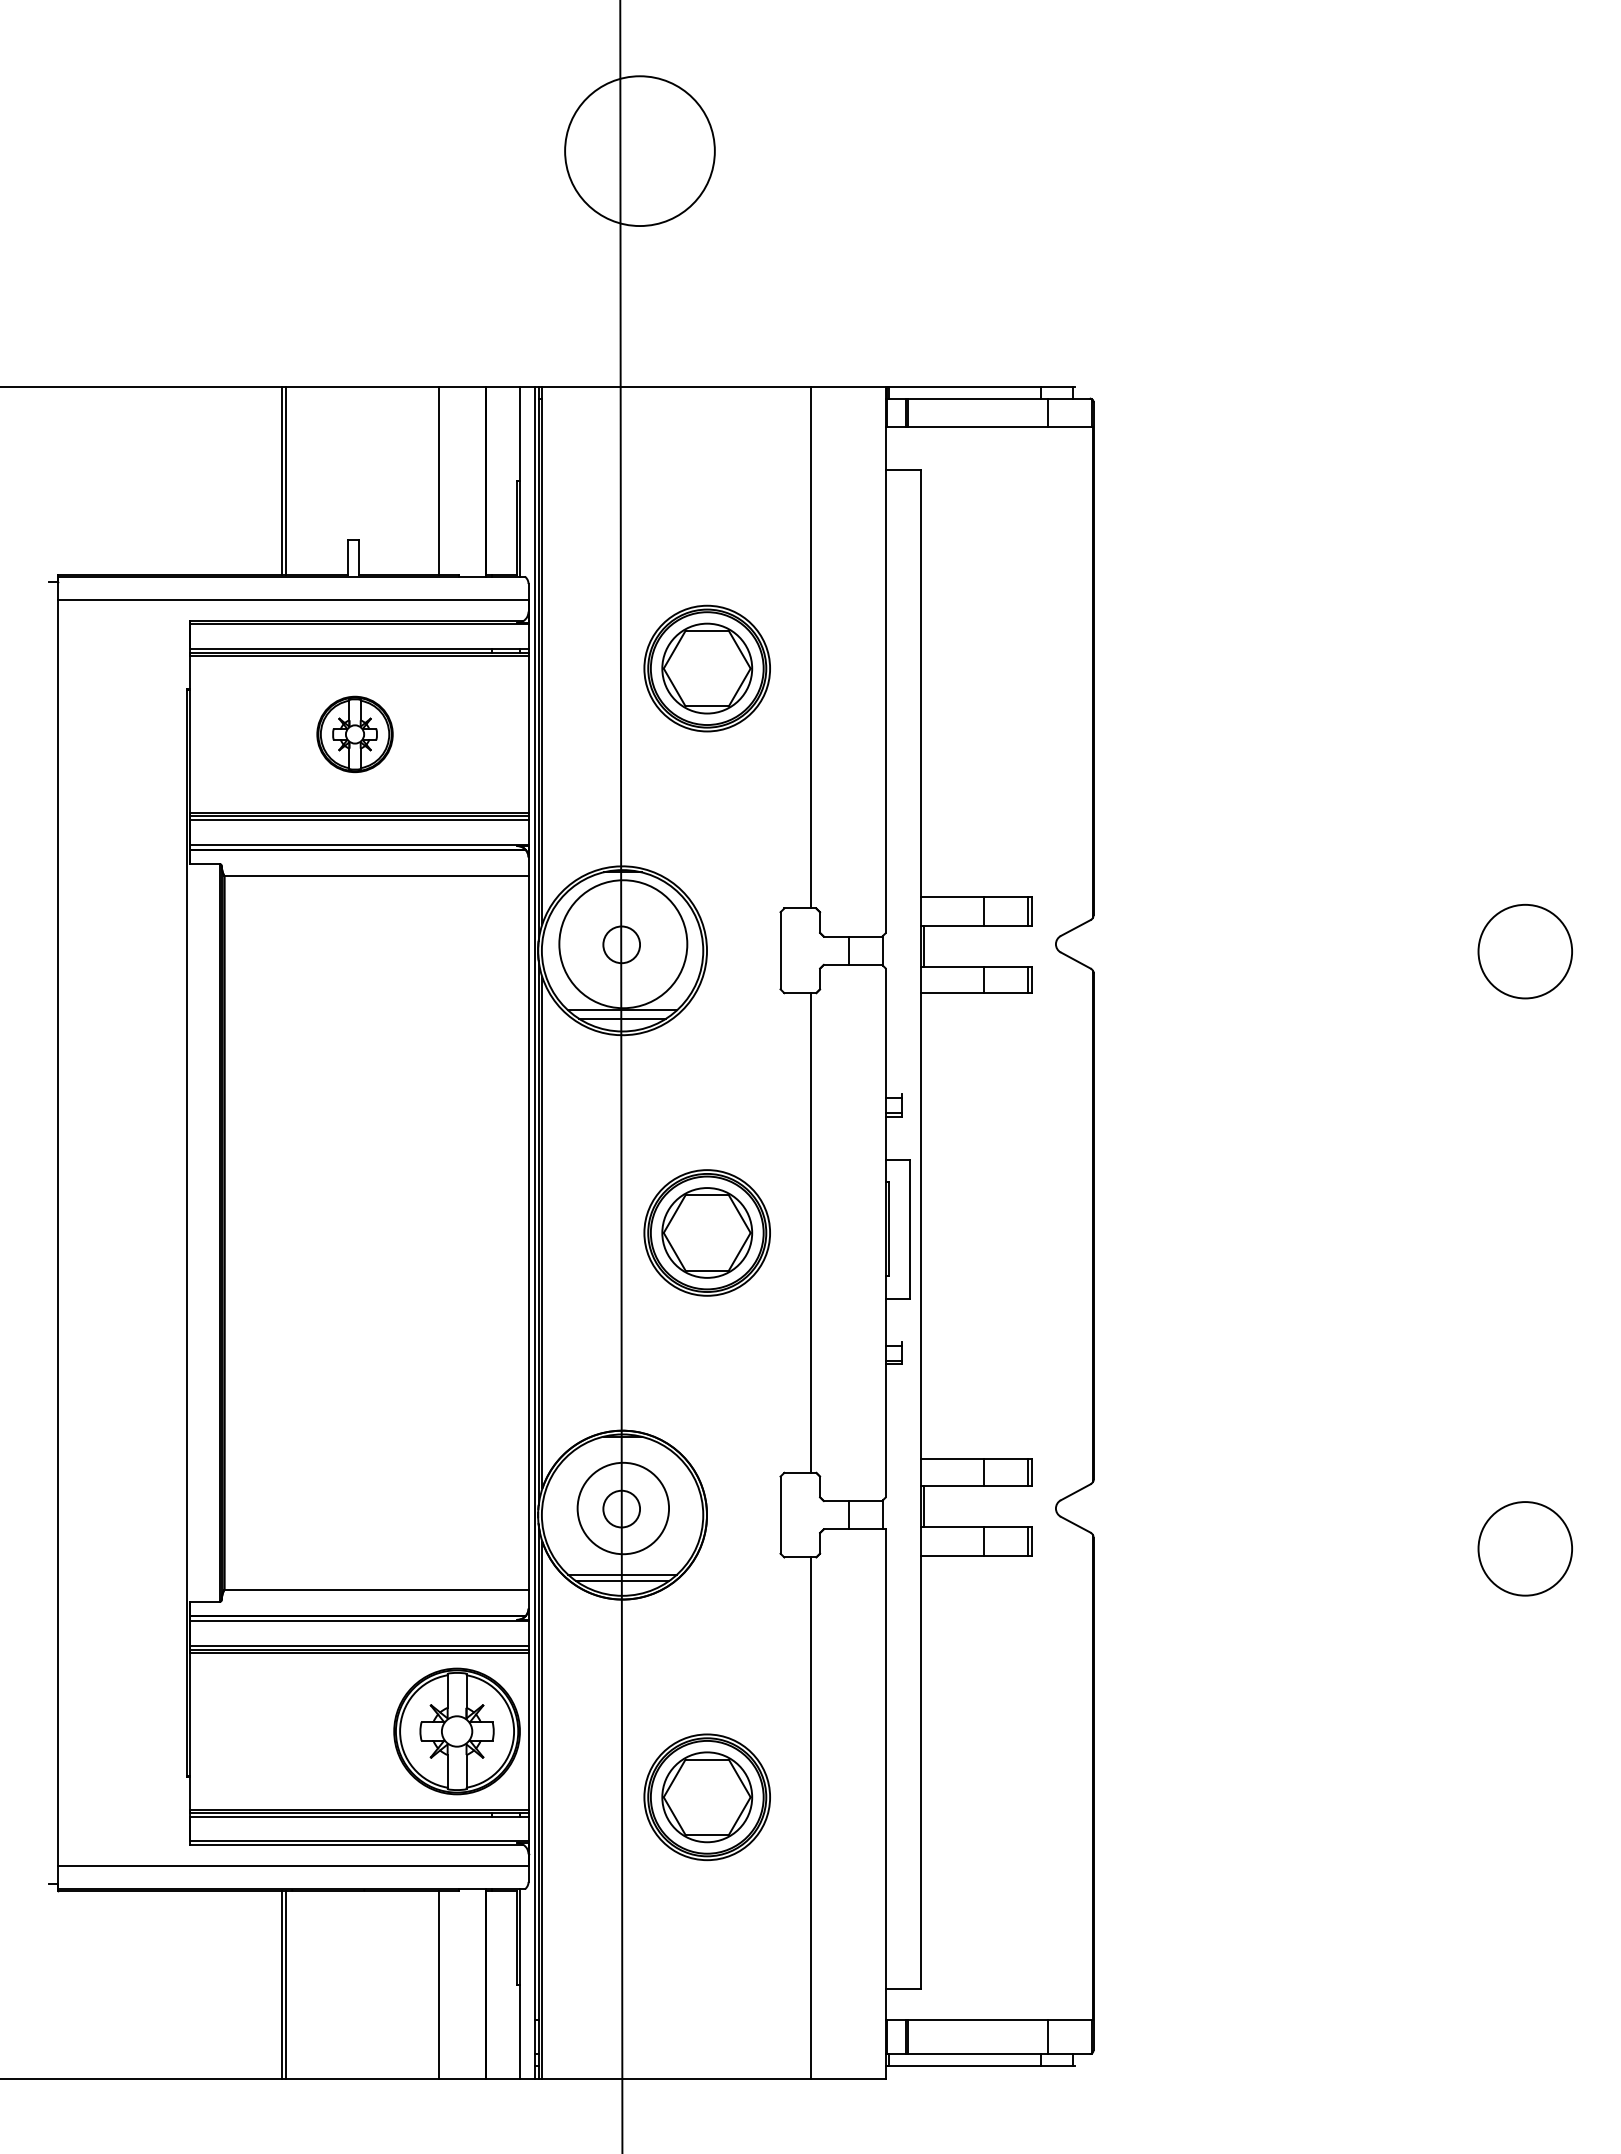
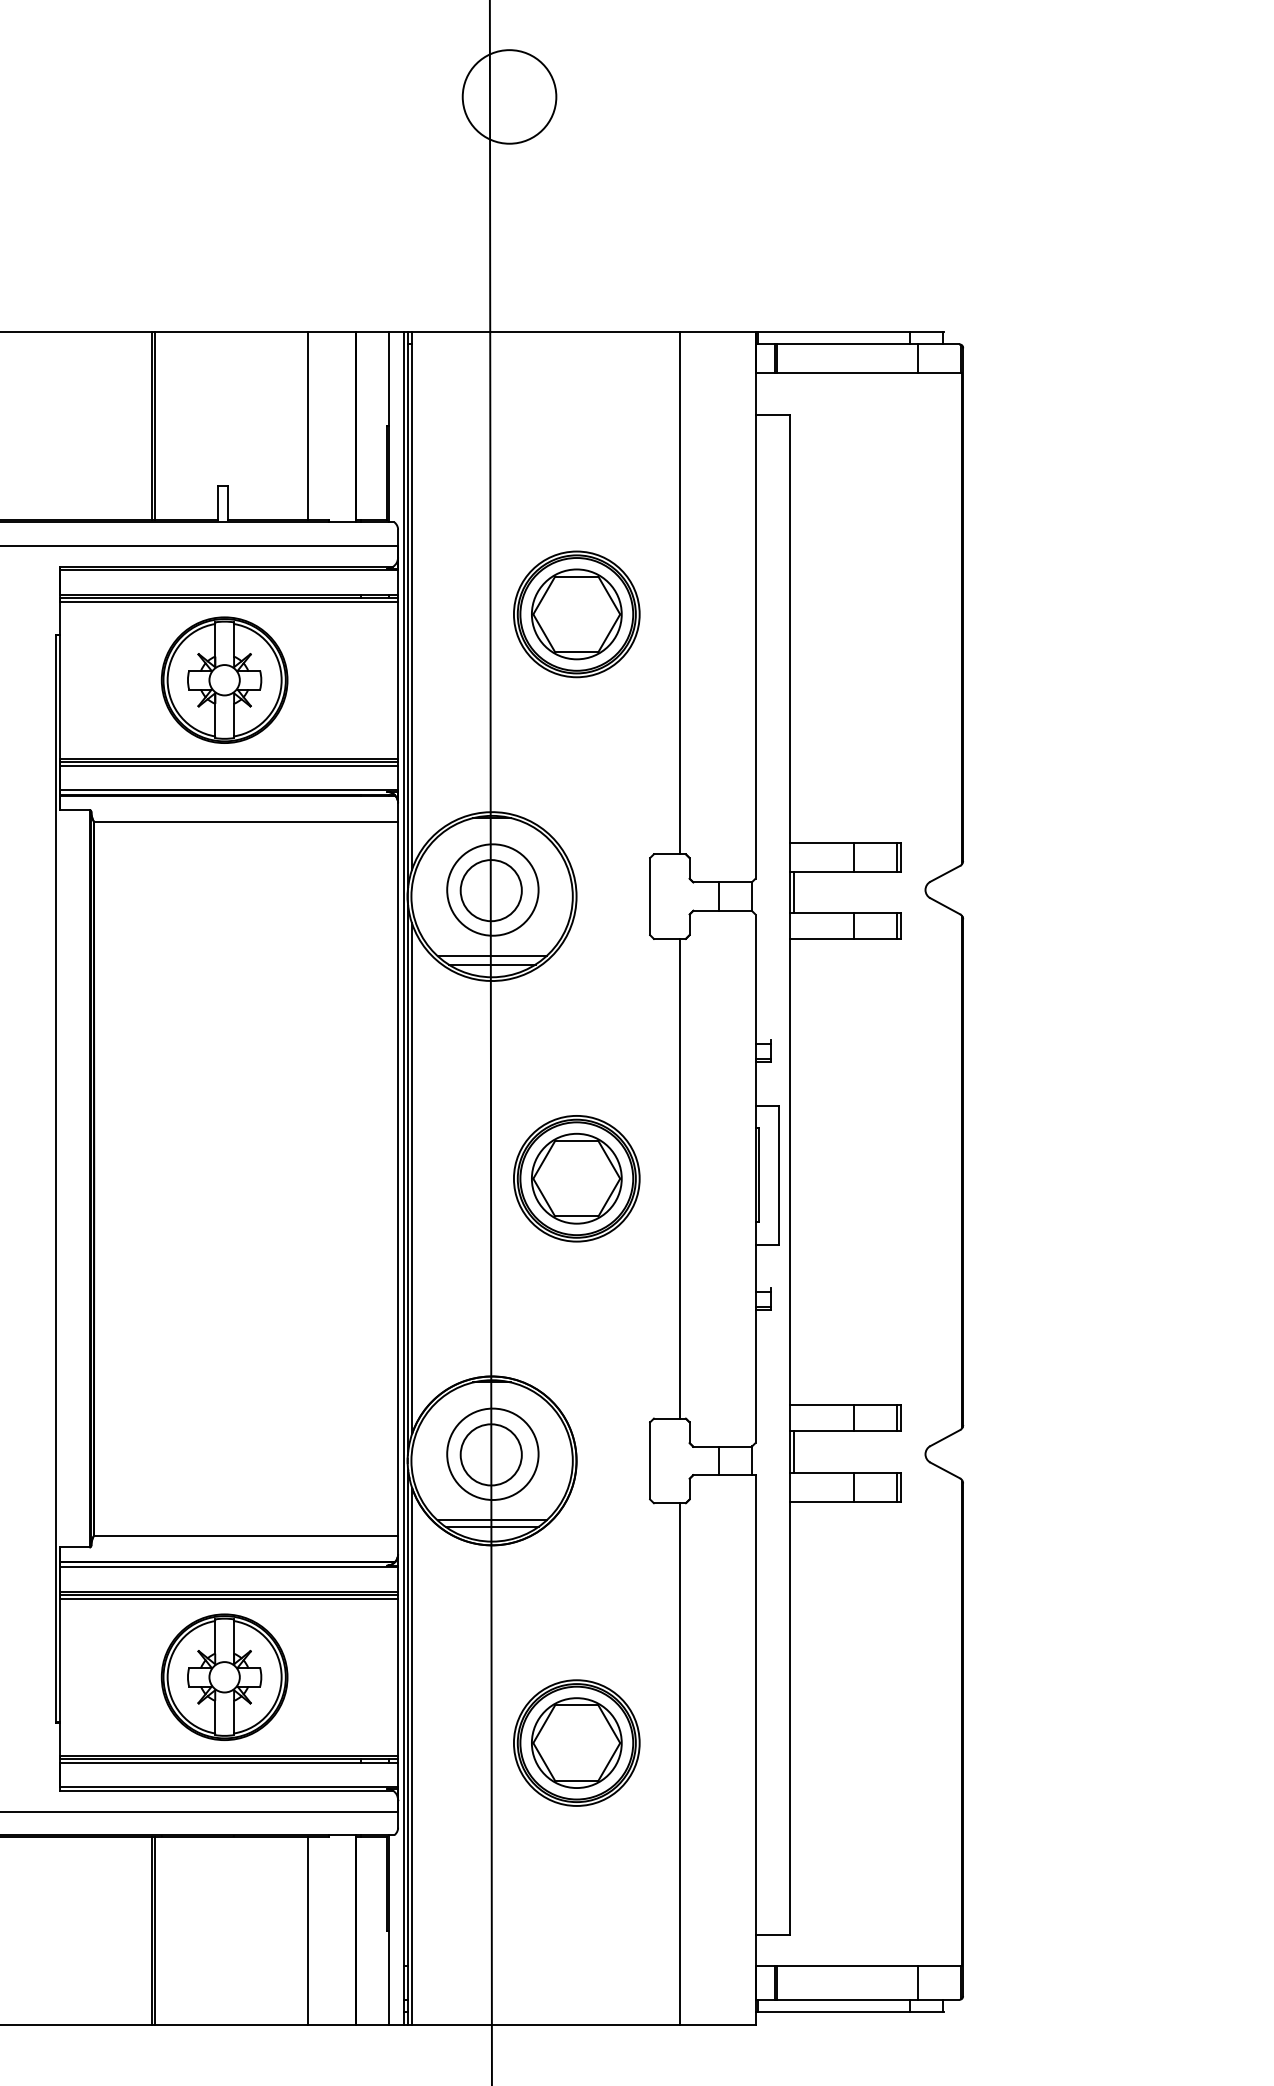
circle: (639, 150) -> (509, 96), size x0.62
part: (354, 734) -> (224, 680), size x1.67
circle: (623, 943) -> (493, 889), size x0.71
circle: (621, 944) -> (491, 890), size x1.67
circle: (621, 1508) -> (491, 1454), size x1.67
part: (456, 1731) -> (224, 1677), moved

